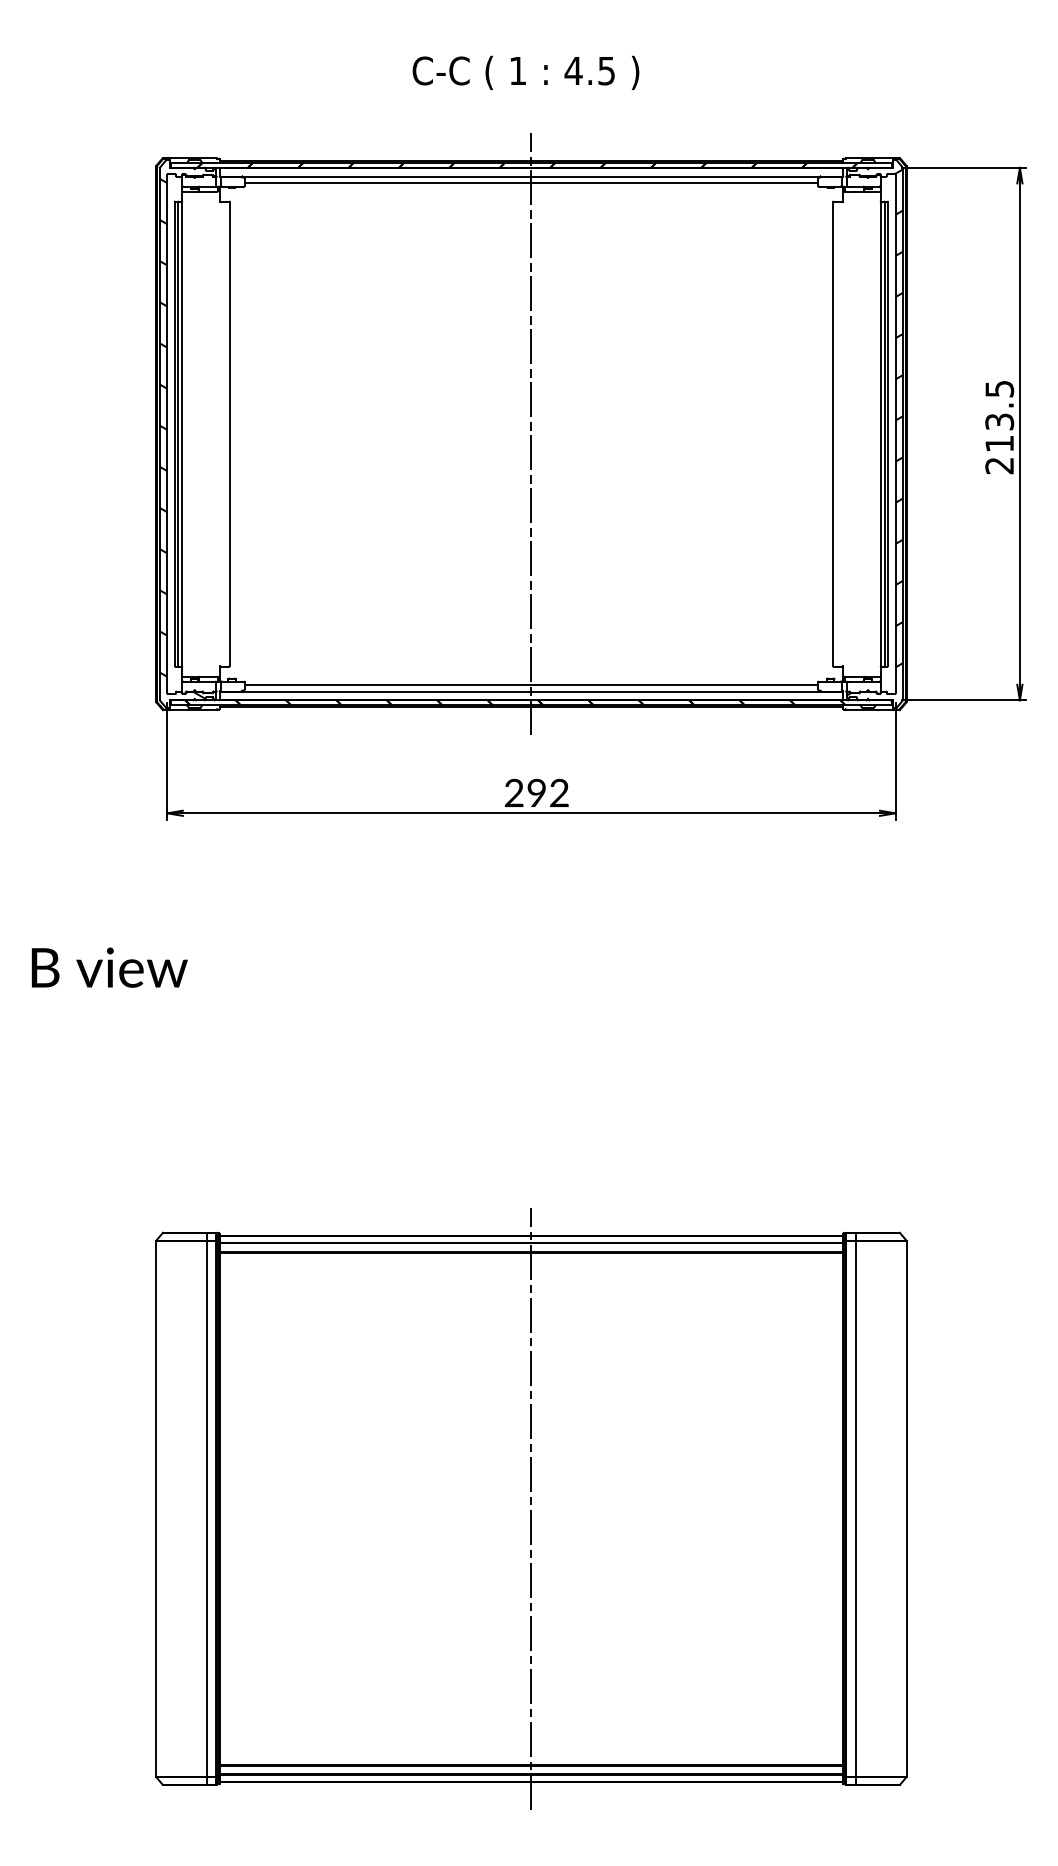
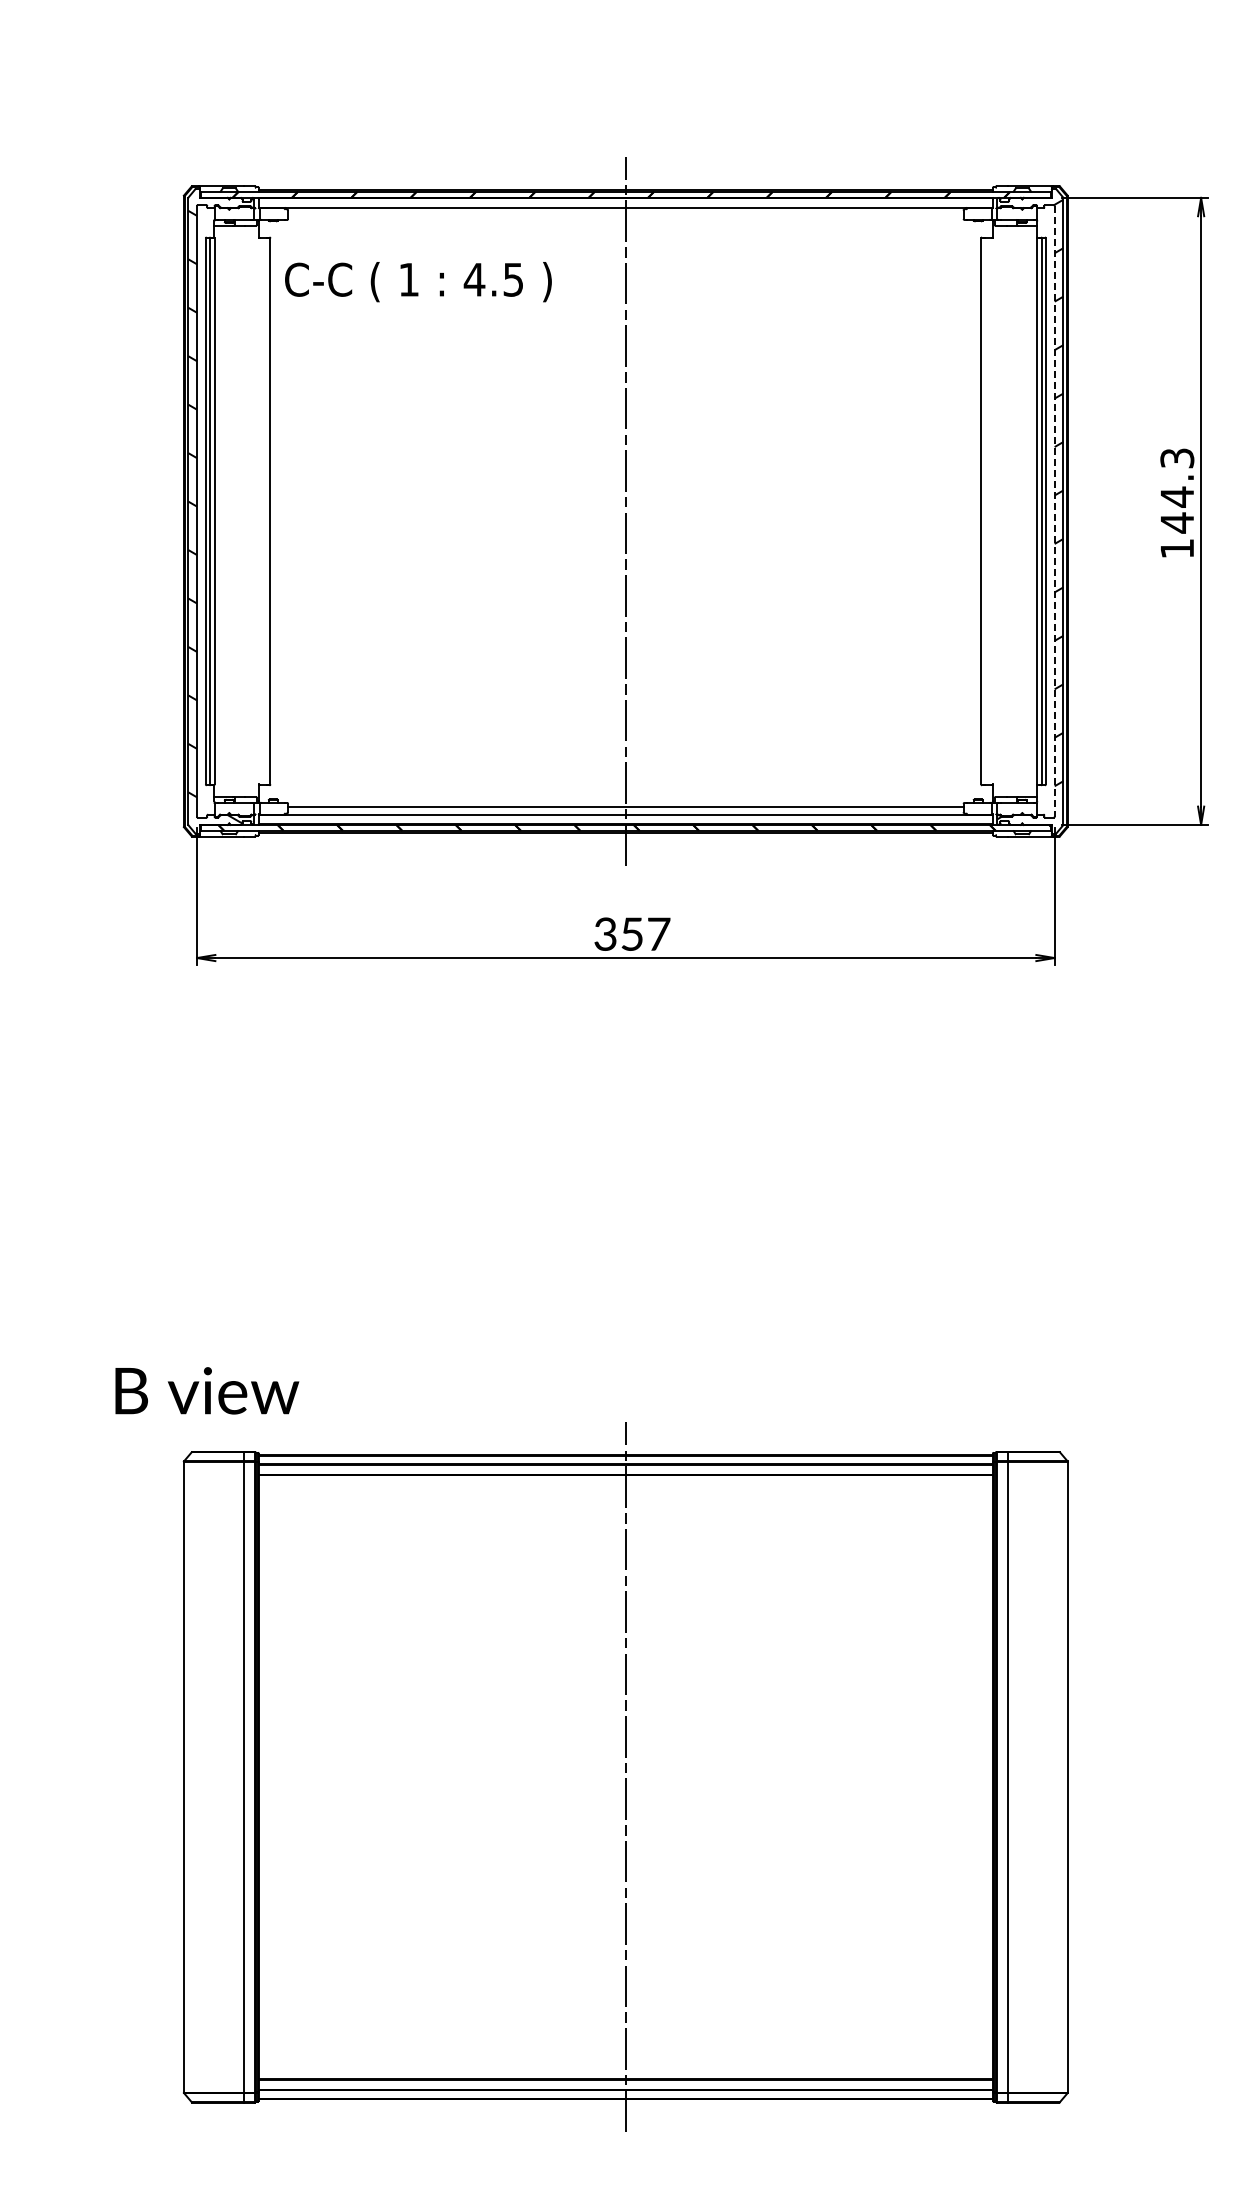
text: (526, 73) -> (418, 282), moved
line: (531, 182) -> (625, 215), removed
text: (999, 427) -> (1177, 503), 213.5 -> 144.3
line: (895, 434) -> (1054, 511), solid -> dashed
text: (537, 792) -> (632, 933), 292 -> 357
text: (109, 967) -> (207, 1390), moved

